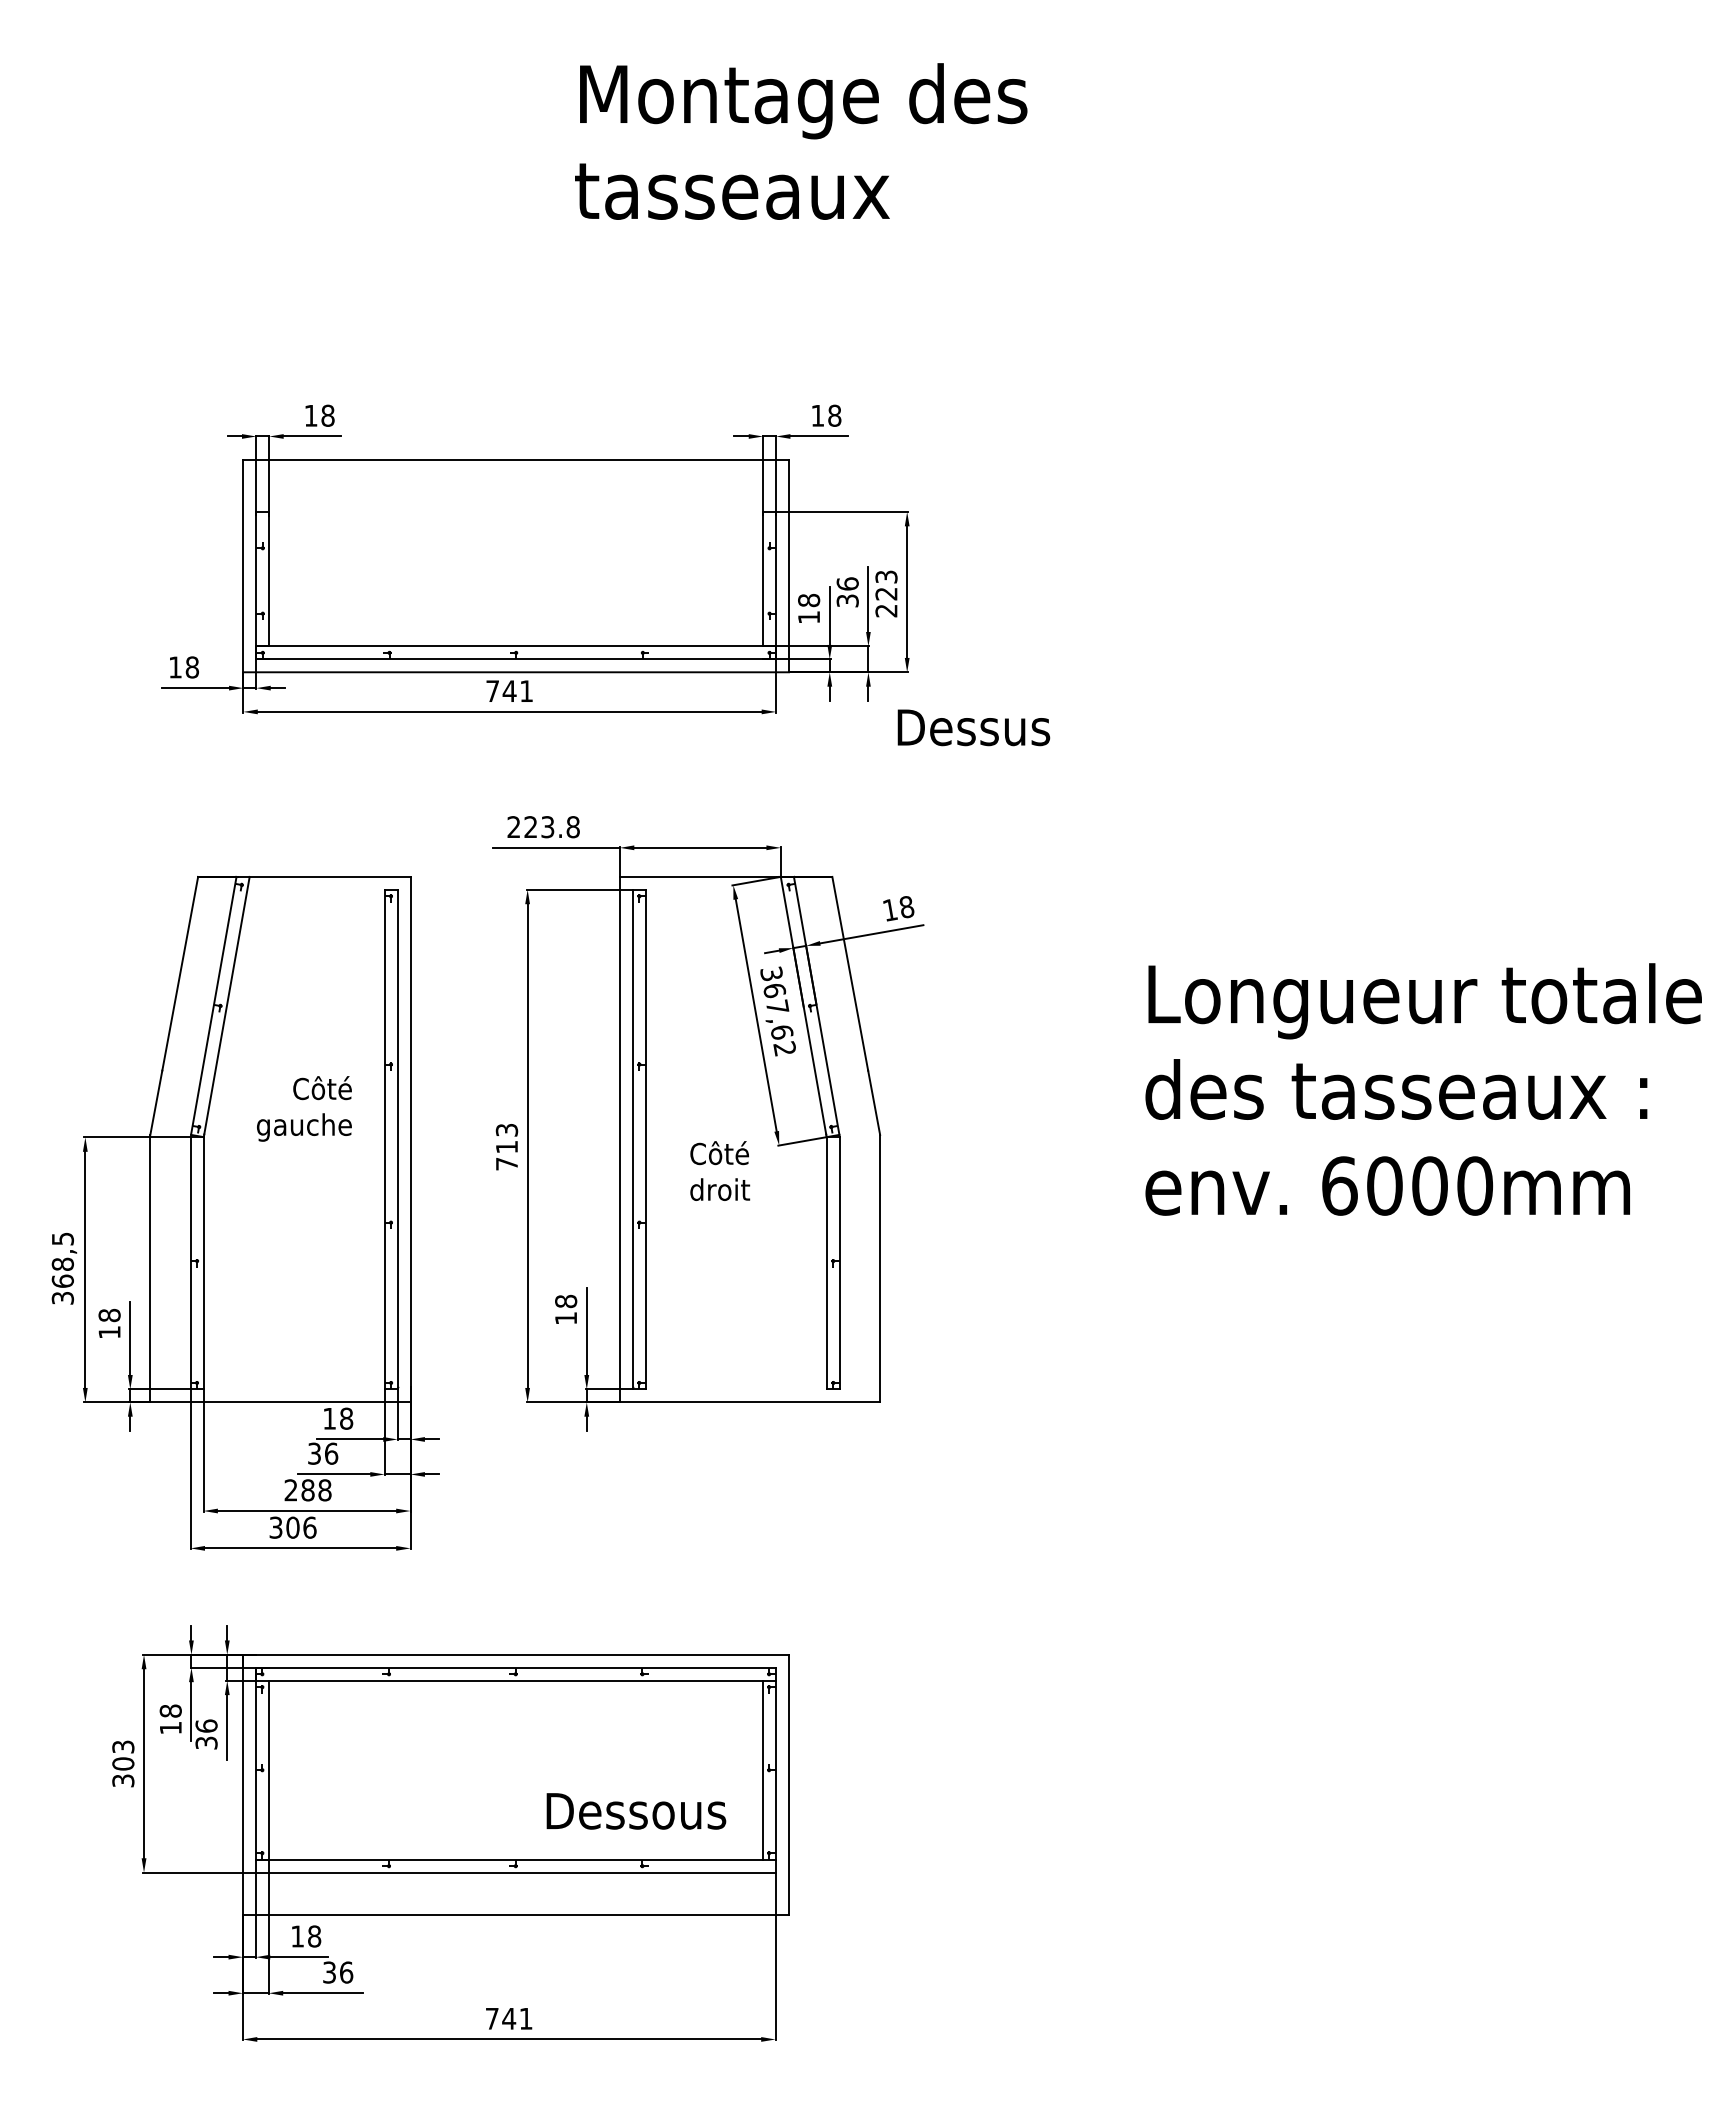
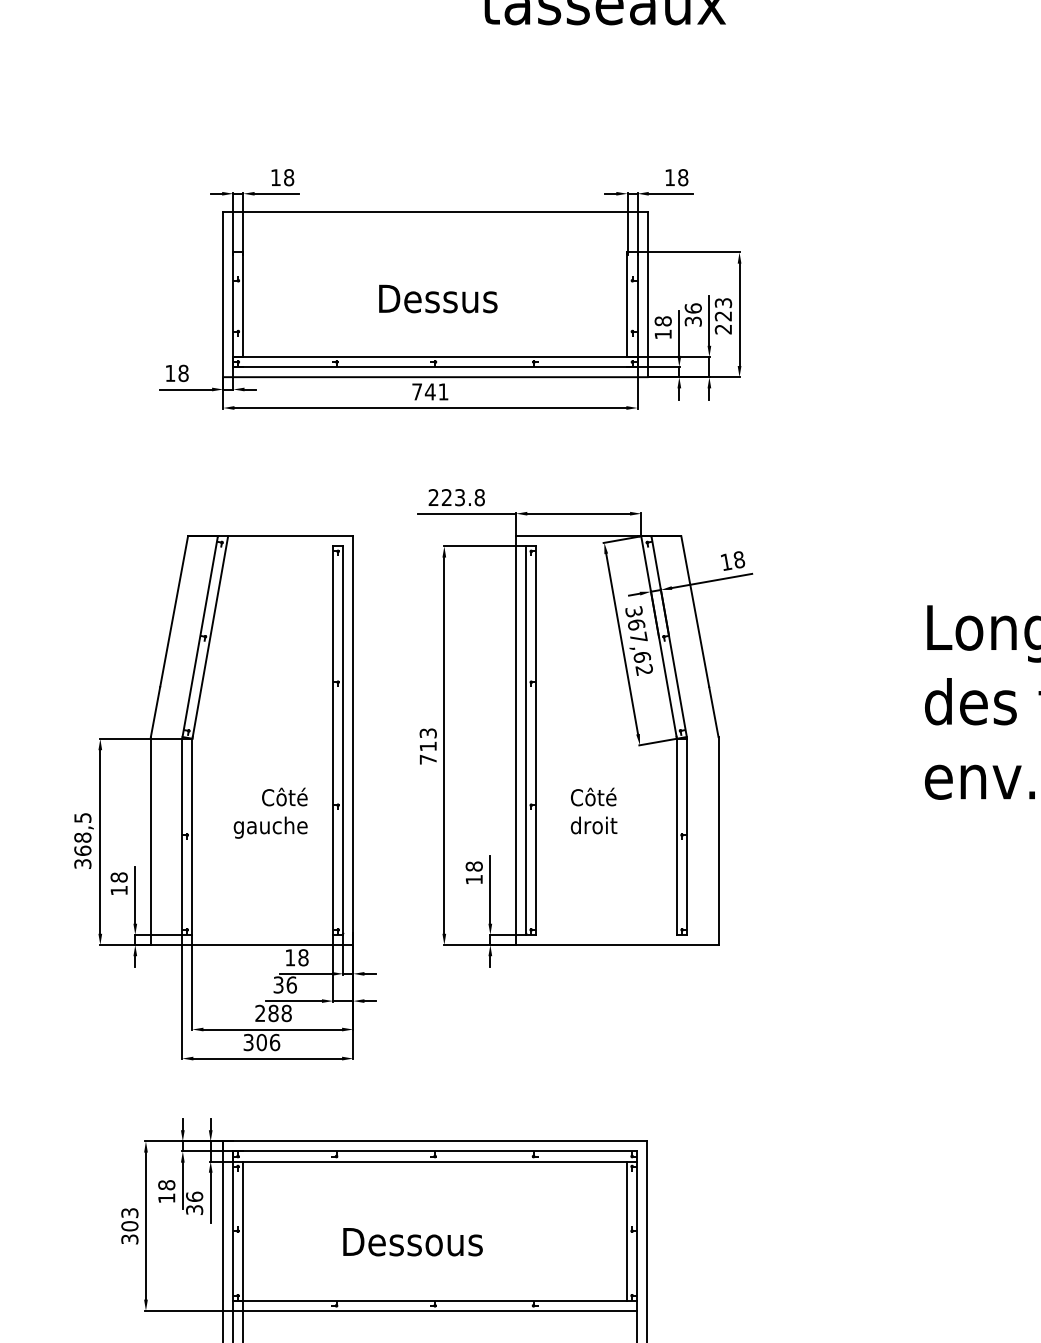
text: (973, 727) -> (438, 298), moved
text: (304, 1108) -> (270, 812), moved
text: (720, 1170) -> (594, 810), moved
text: (636, 1811) -> (413, 1242), moved

